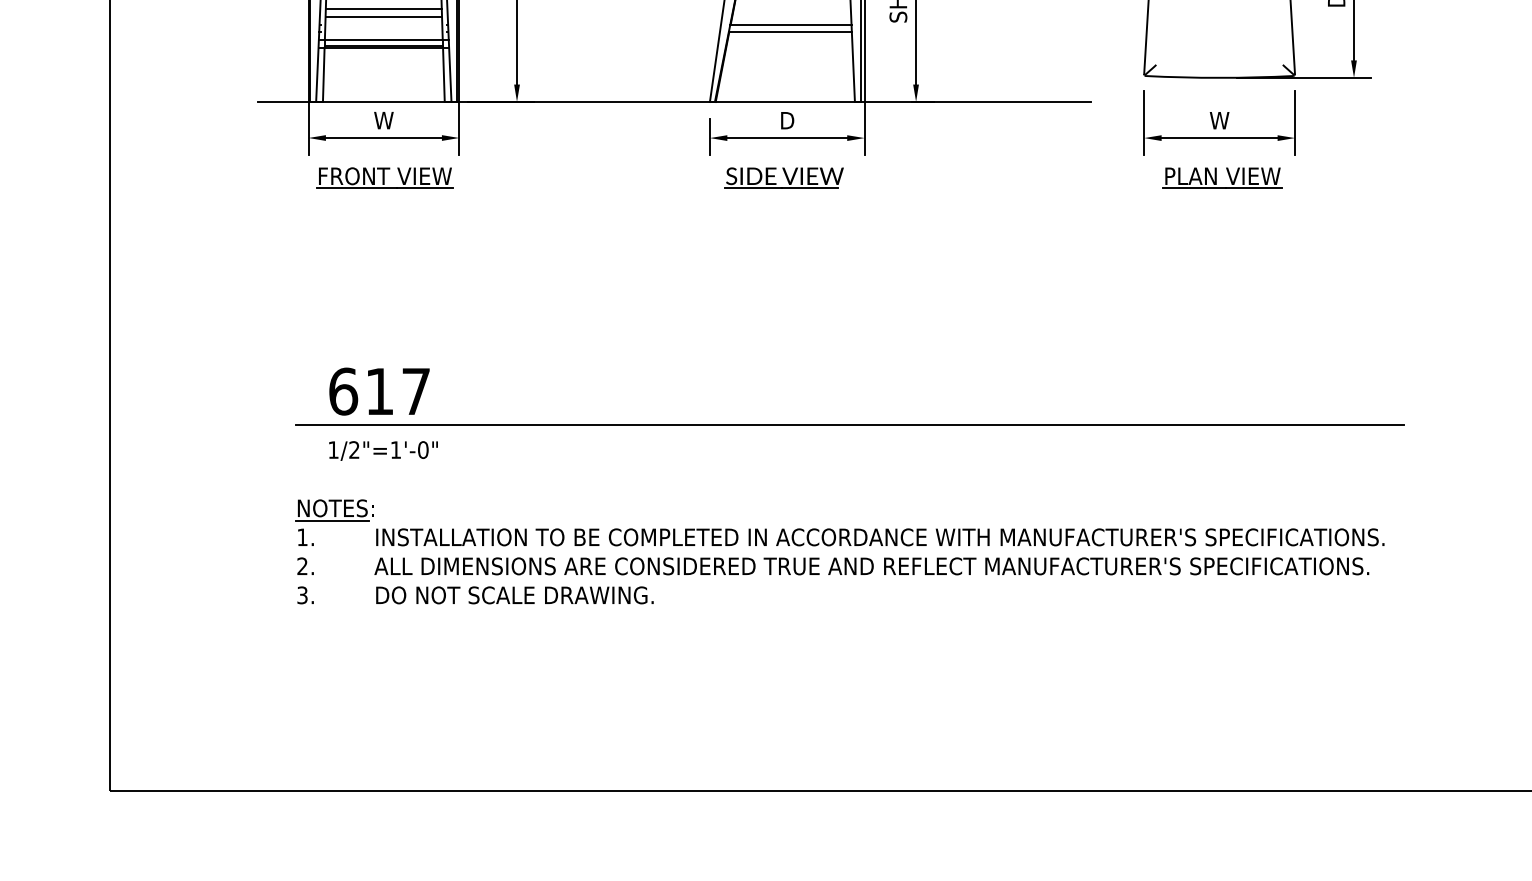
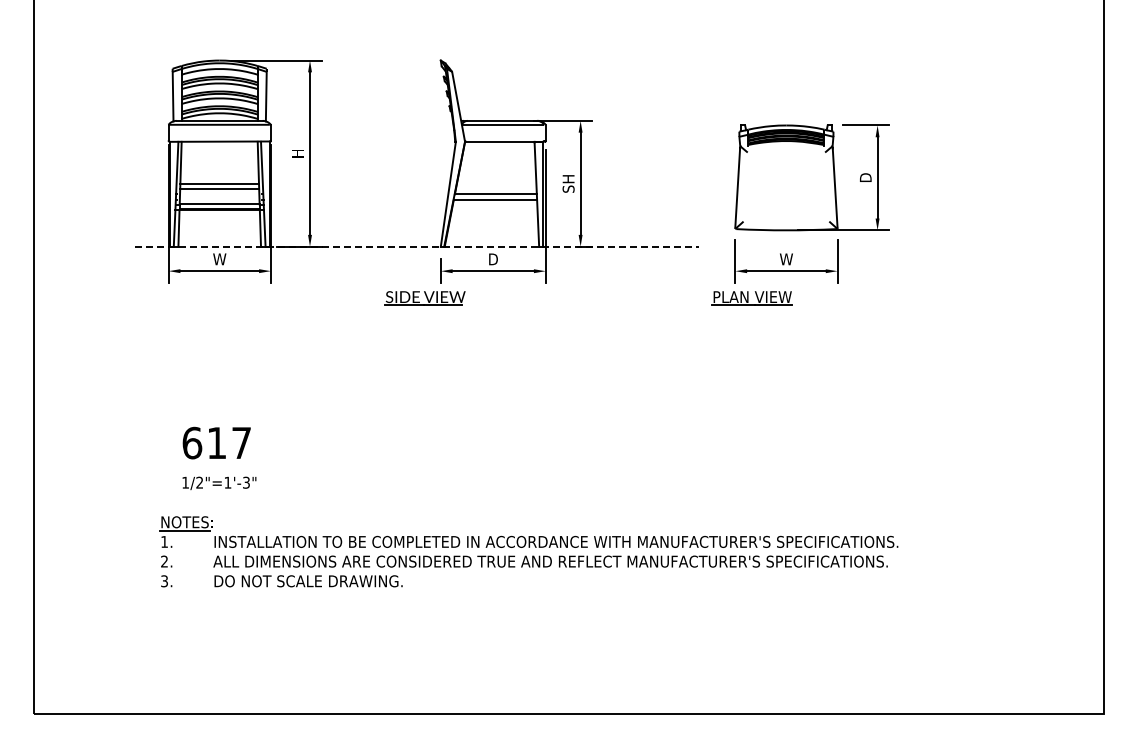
line: (675, 101) -> (417, 246), solid -> dashed
part: (383, 178) -> (219, 298), removed
part: (783, 178) -> (424, 298), moved
part: (1221, 178) -> (751, 298), moved
line: (849, 426) -> (535, 466), removed
text: (423, 449) -> (246, 482), 1/2"=1'-0" -> 1/2"=1'-3"

